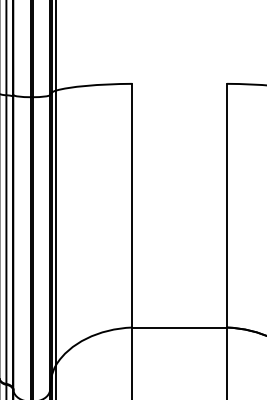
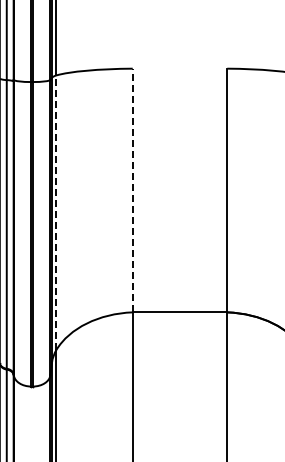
line: (132, 205) -> (132, 190), solid -> dashed
line: (56, 227) -> (56, 212), solid -> dashed

